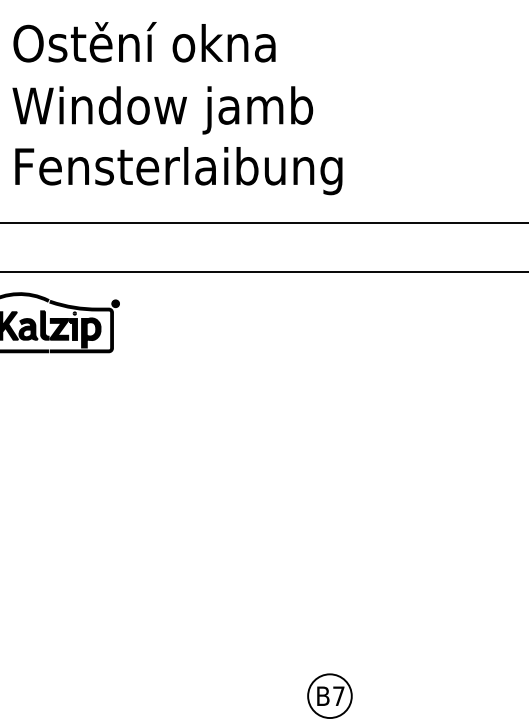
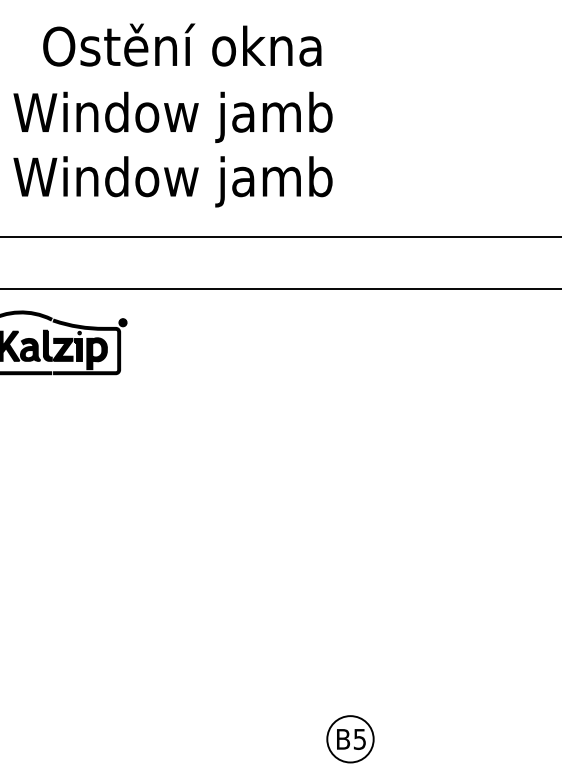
text: (144, 42) -> (182, 45), moved
text: (177, 171) -> (188, 182), Fensterlaibung -> Window jamb
text: (338, 696) -> (359, 739), B7 -> B5

